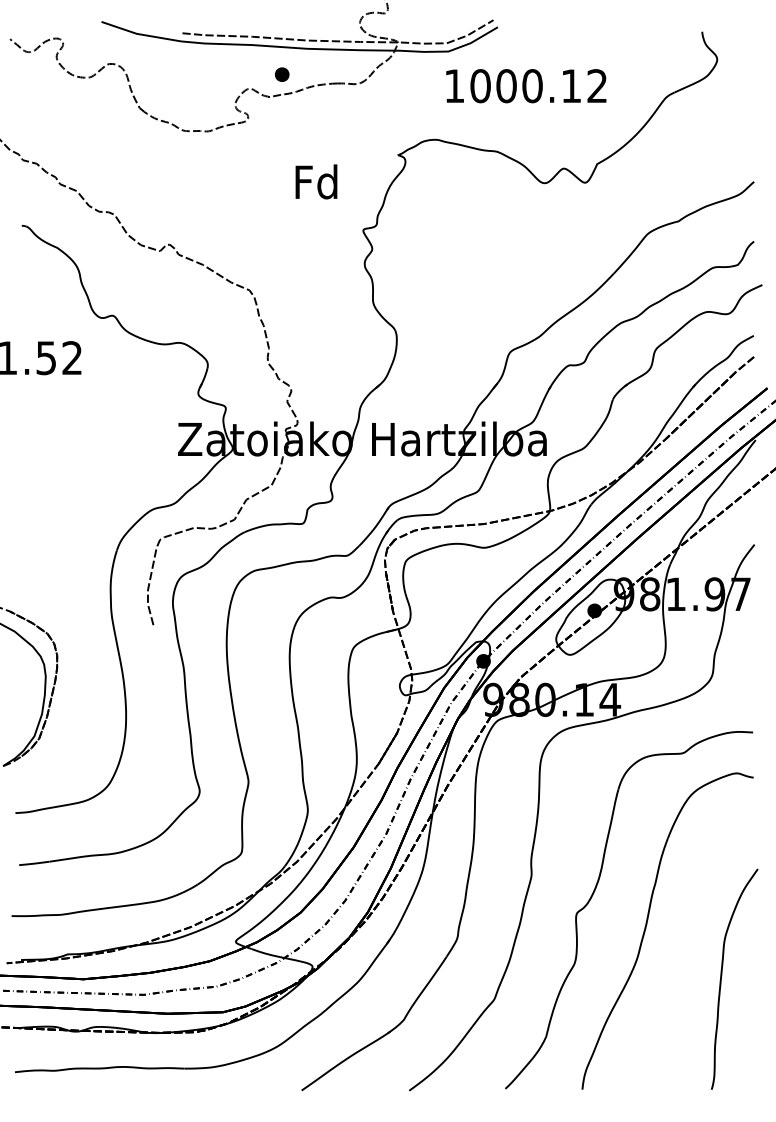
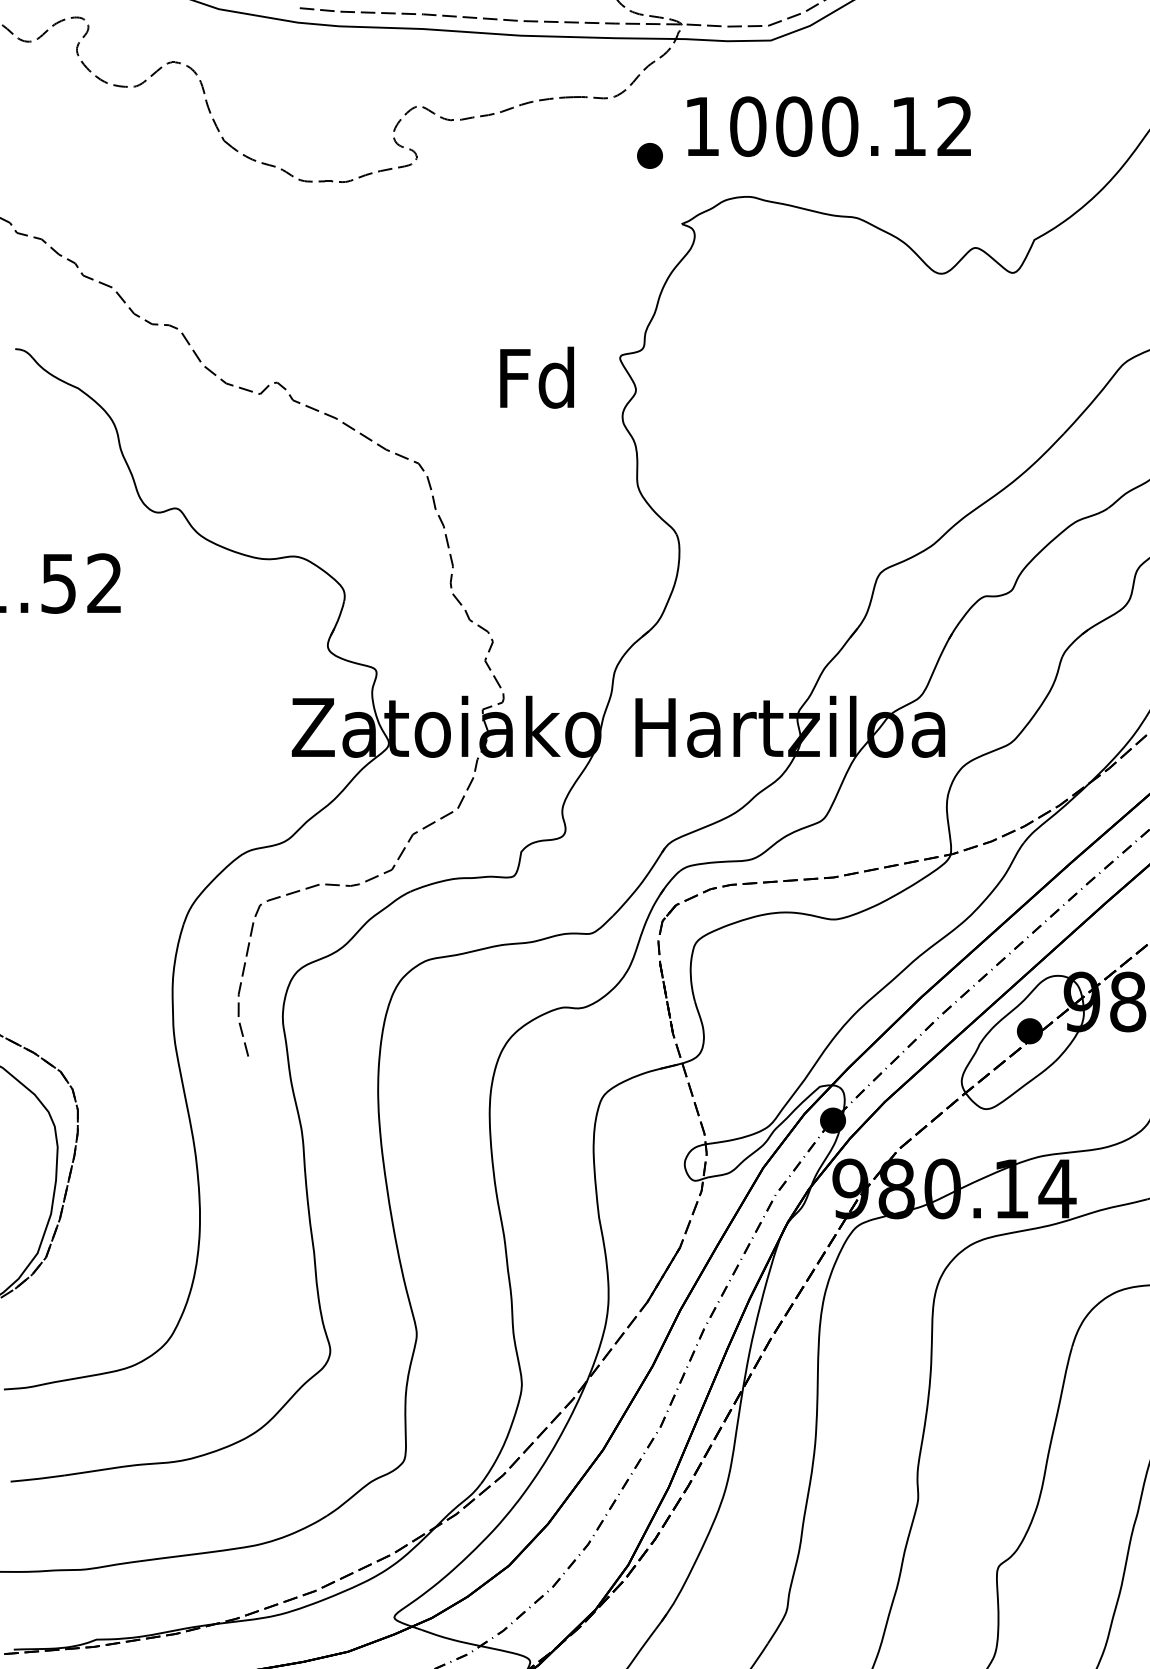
part: (282, 74) -> (650, 155), moved
text: (526, 86) -> (829, 127), moved
text: (316, 181) -> (537, 376), moved

